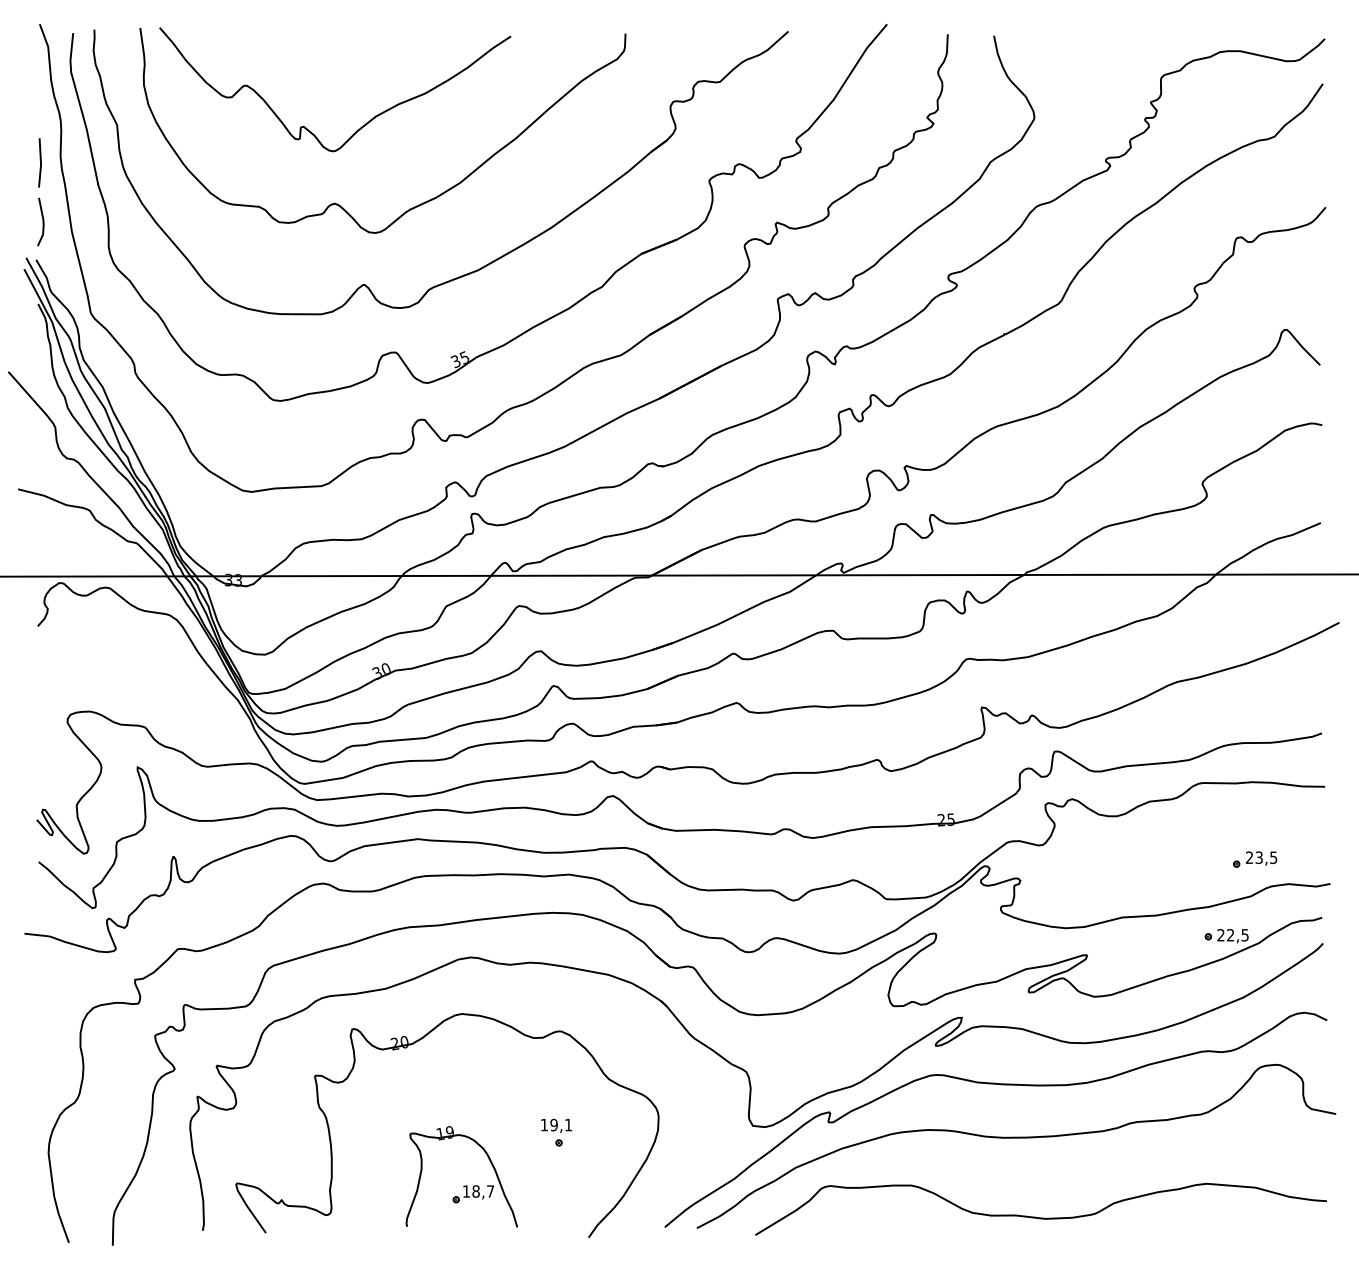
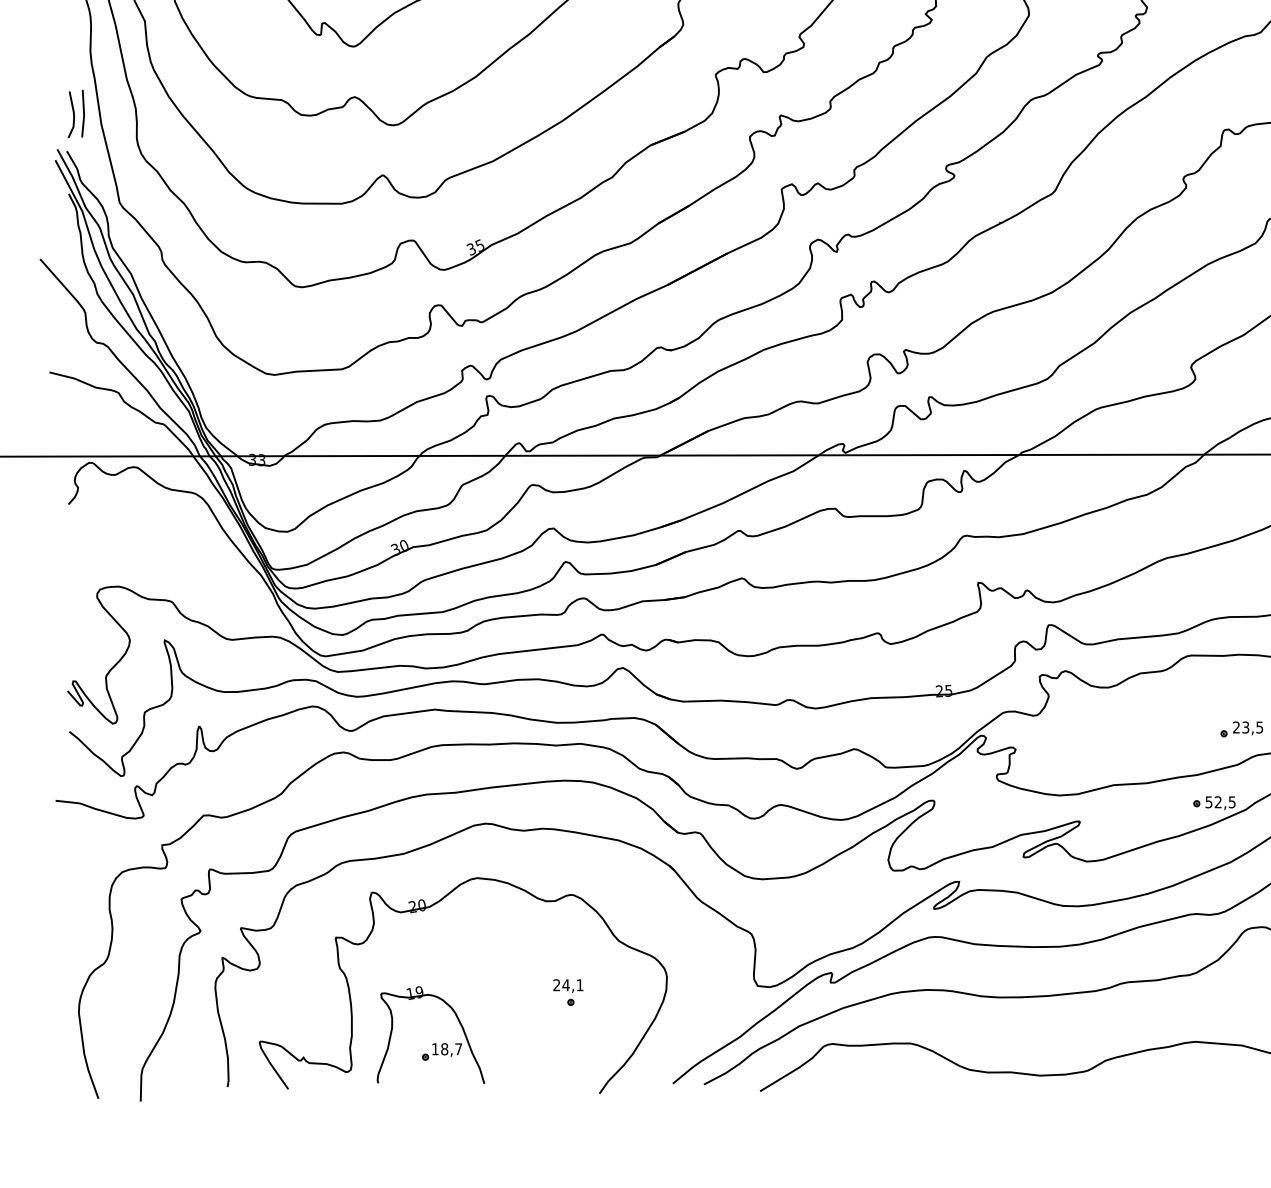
line: (40, 162) -> (83, 113), moved
text: (1220, 935) -> (1208, 802), 22,5 -> 52,5
text: (549, 1124) -> (561, 984), 19,1 -> 24,1
part: (464, 1185) -> (433, 1043), moved

